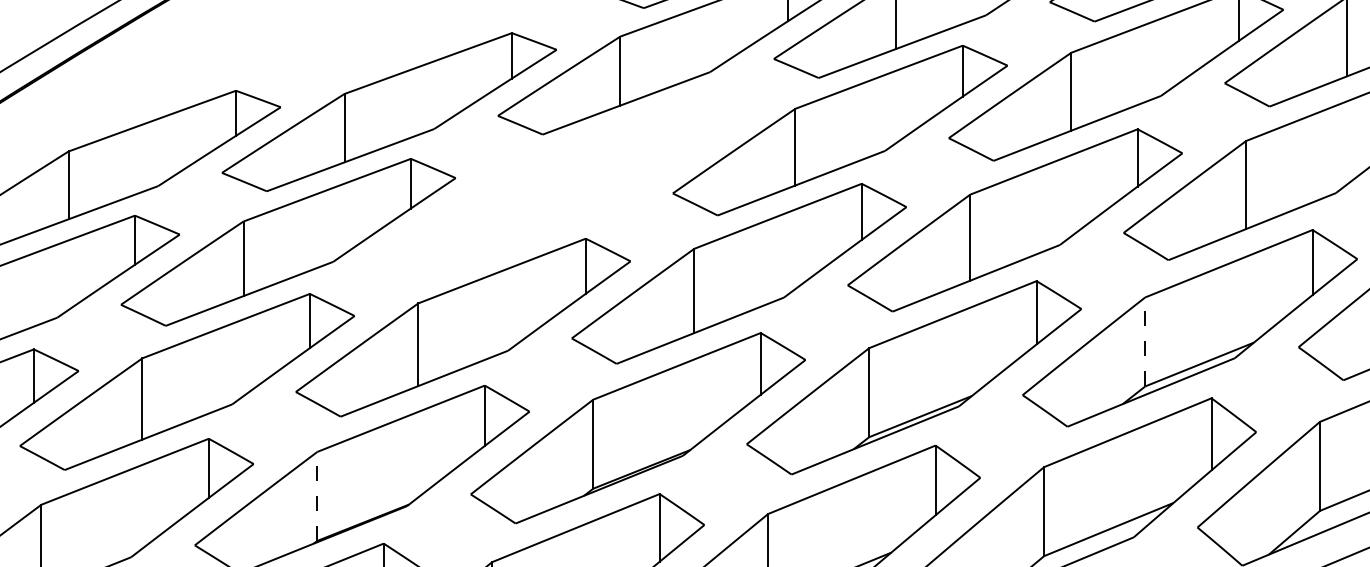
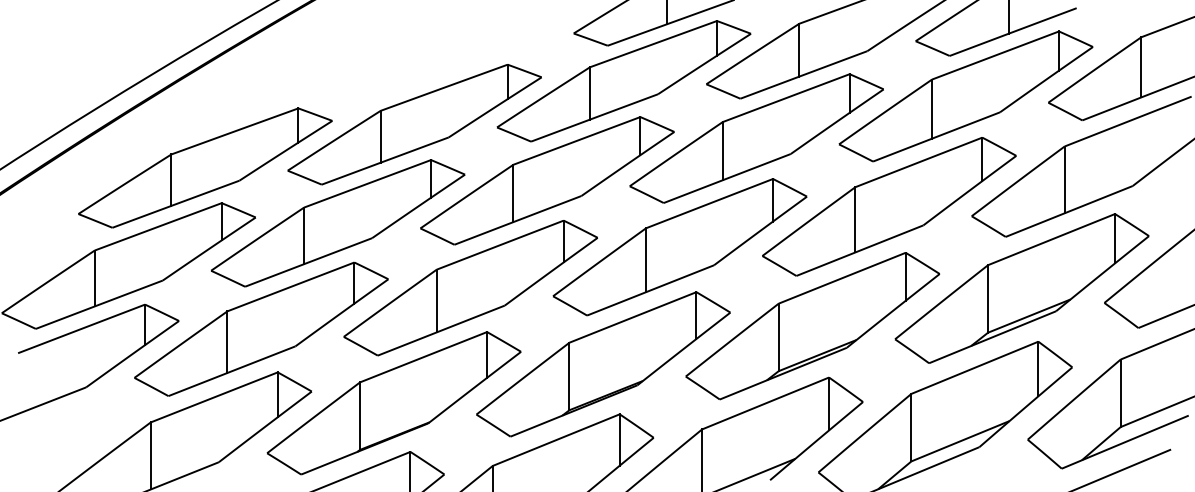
part: (564, 185) -> (547, 180), added
line: (1145, 341) -> (988, 298), dashed -> solid
line: (317, 496) -> (360, 416), dashed -> solid

